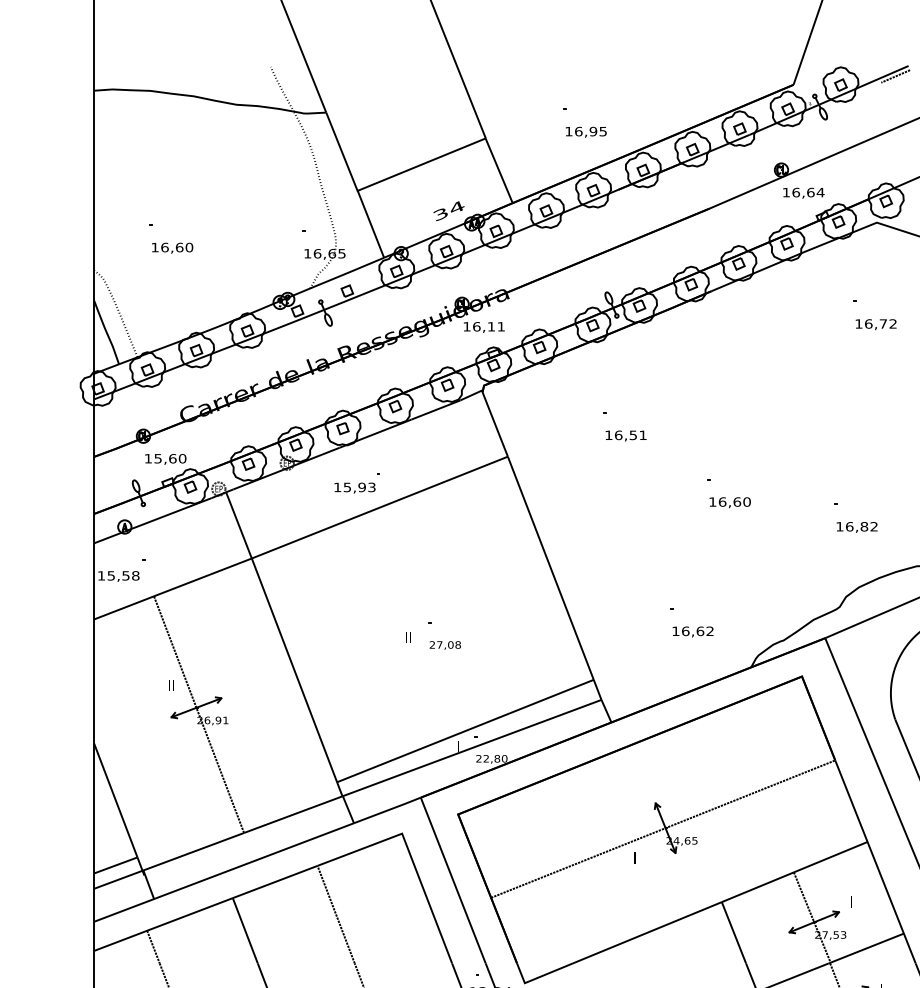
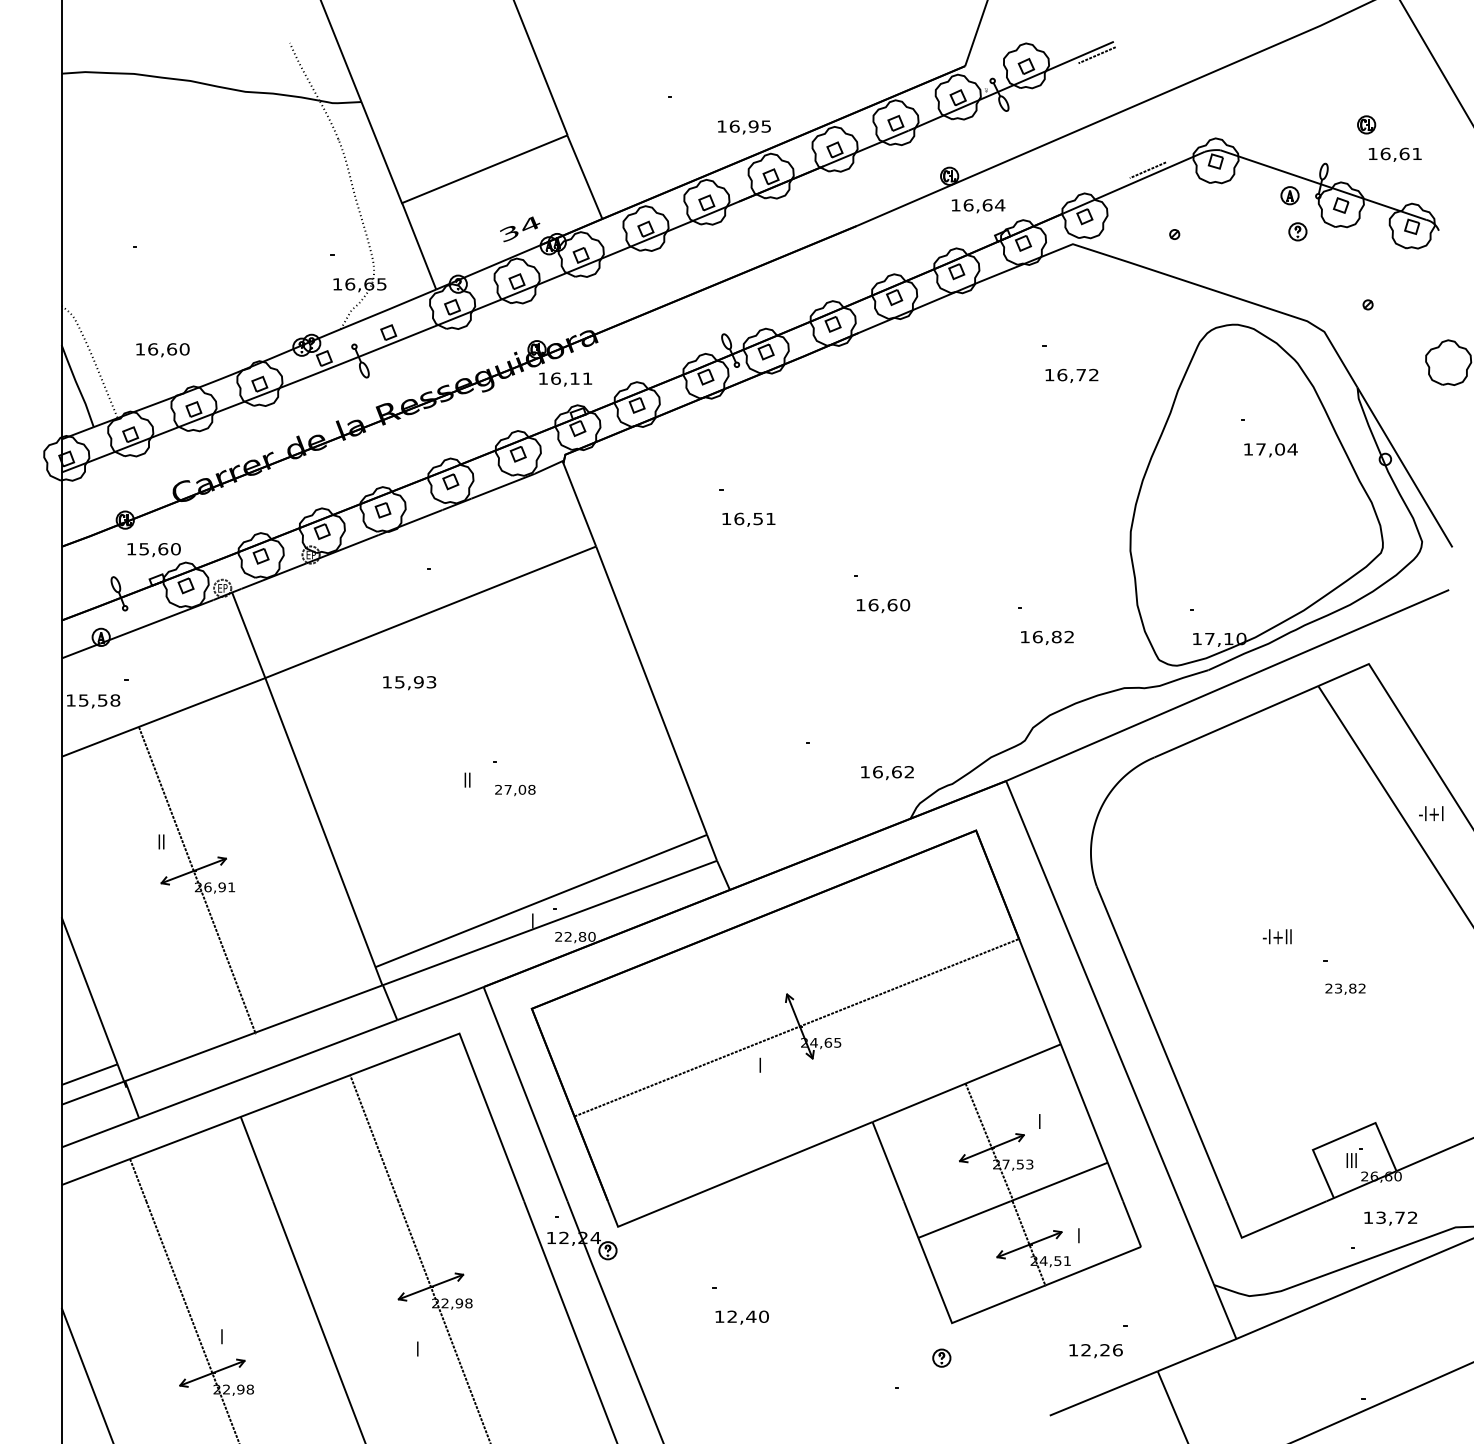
text: (586, 132) -> (744, 127), moved
text: (172, 248) -> (162, 350), moved
text: (354, 488) -> (409, 683), moved
text: (693, 632) -> (887, 773), moved

